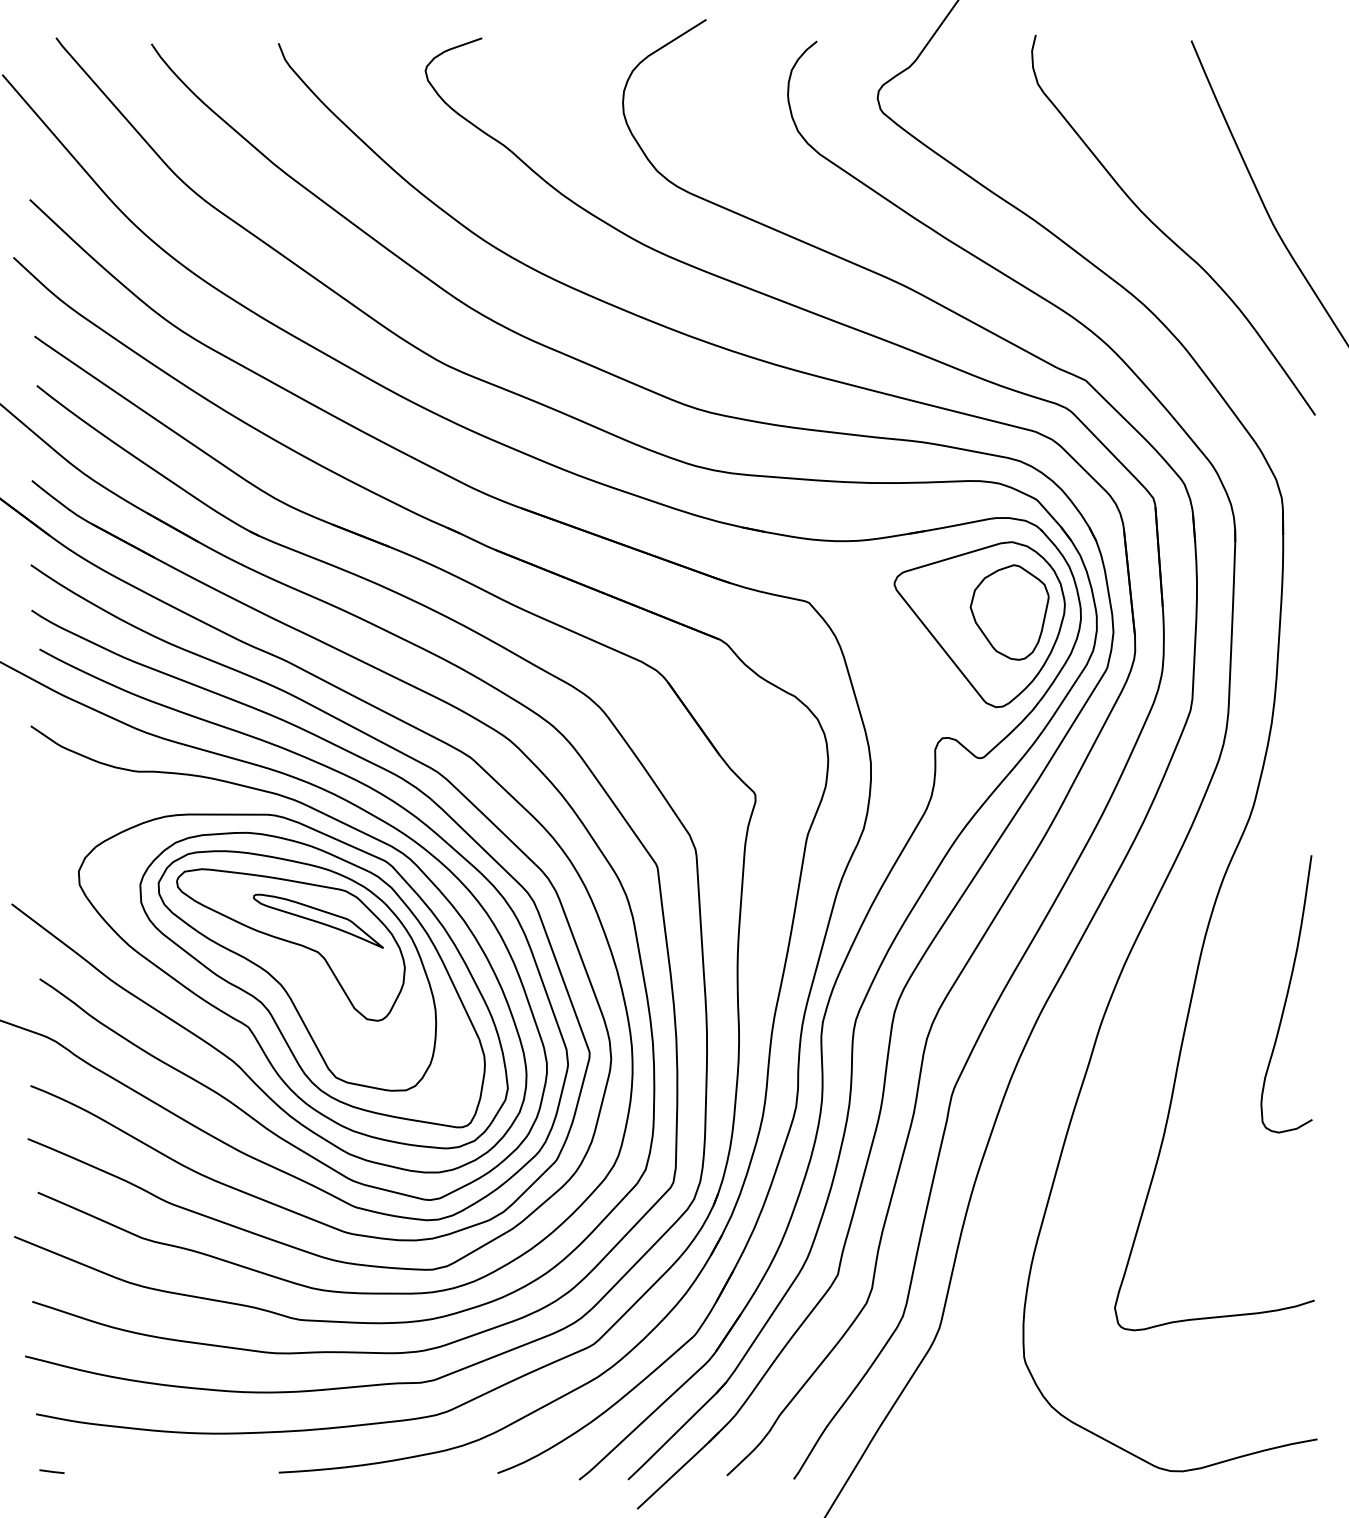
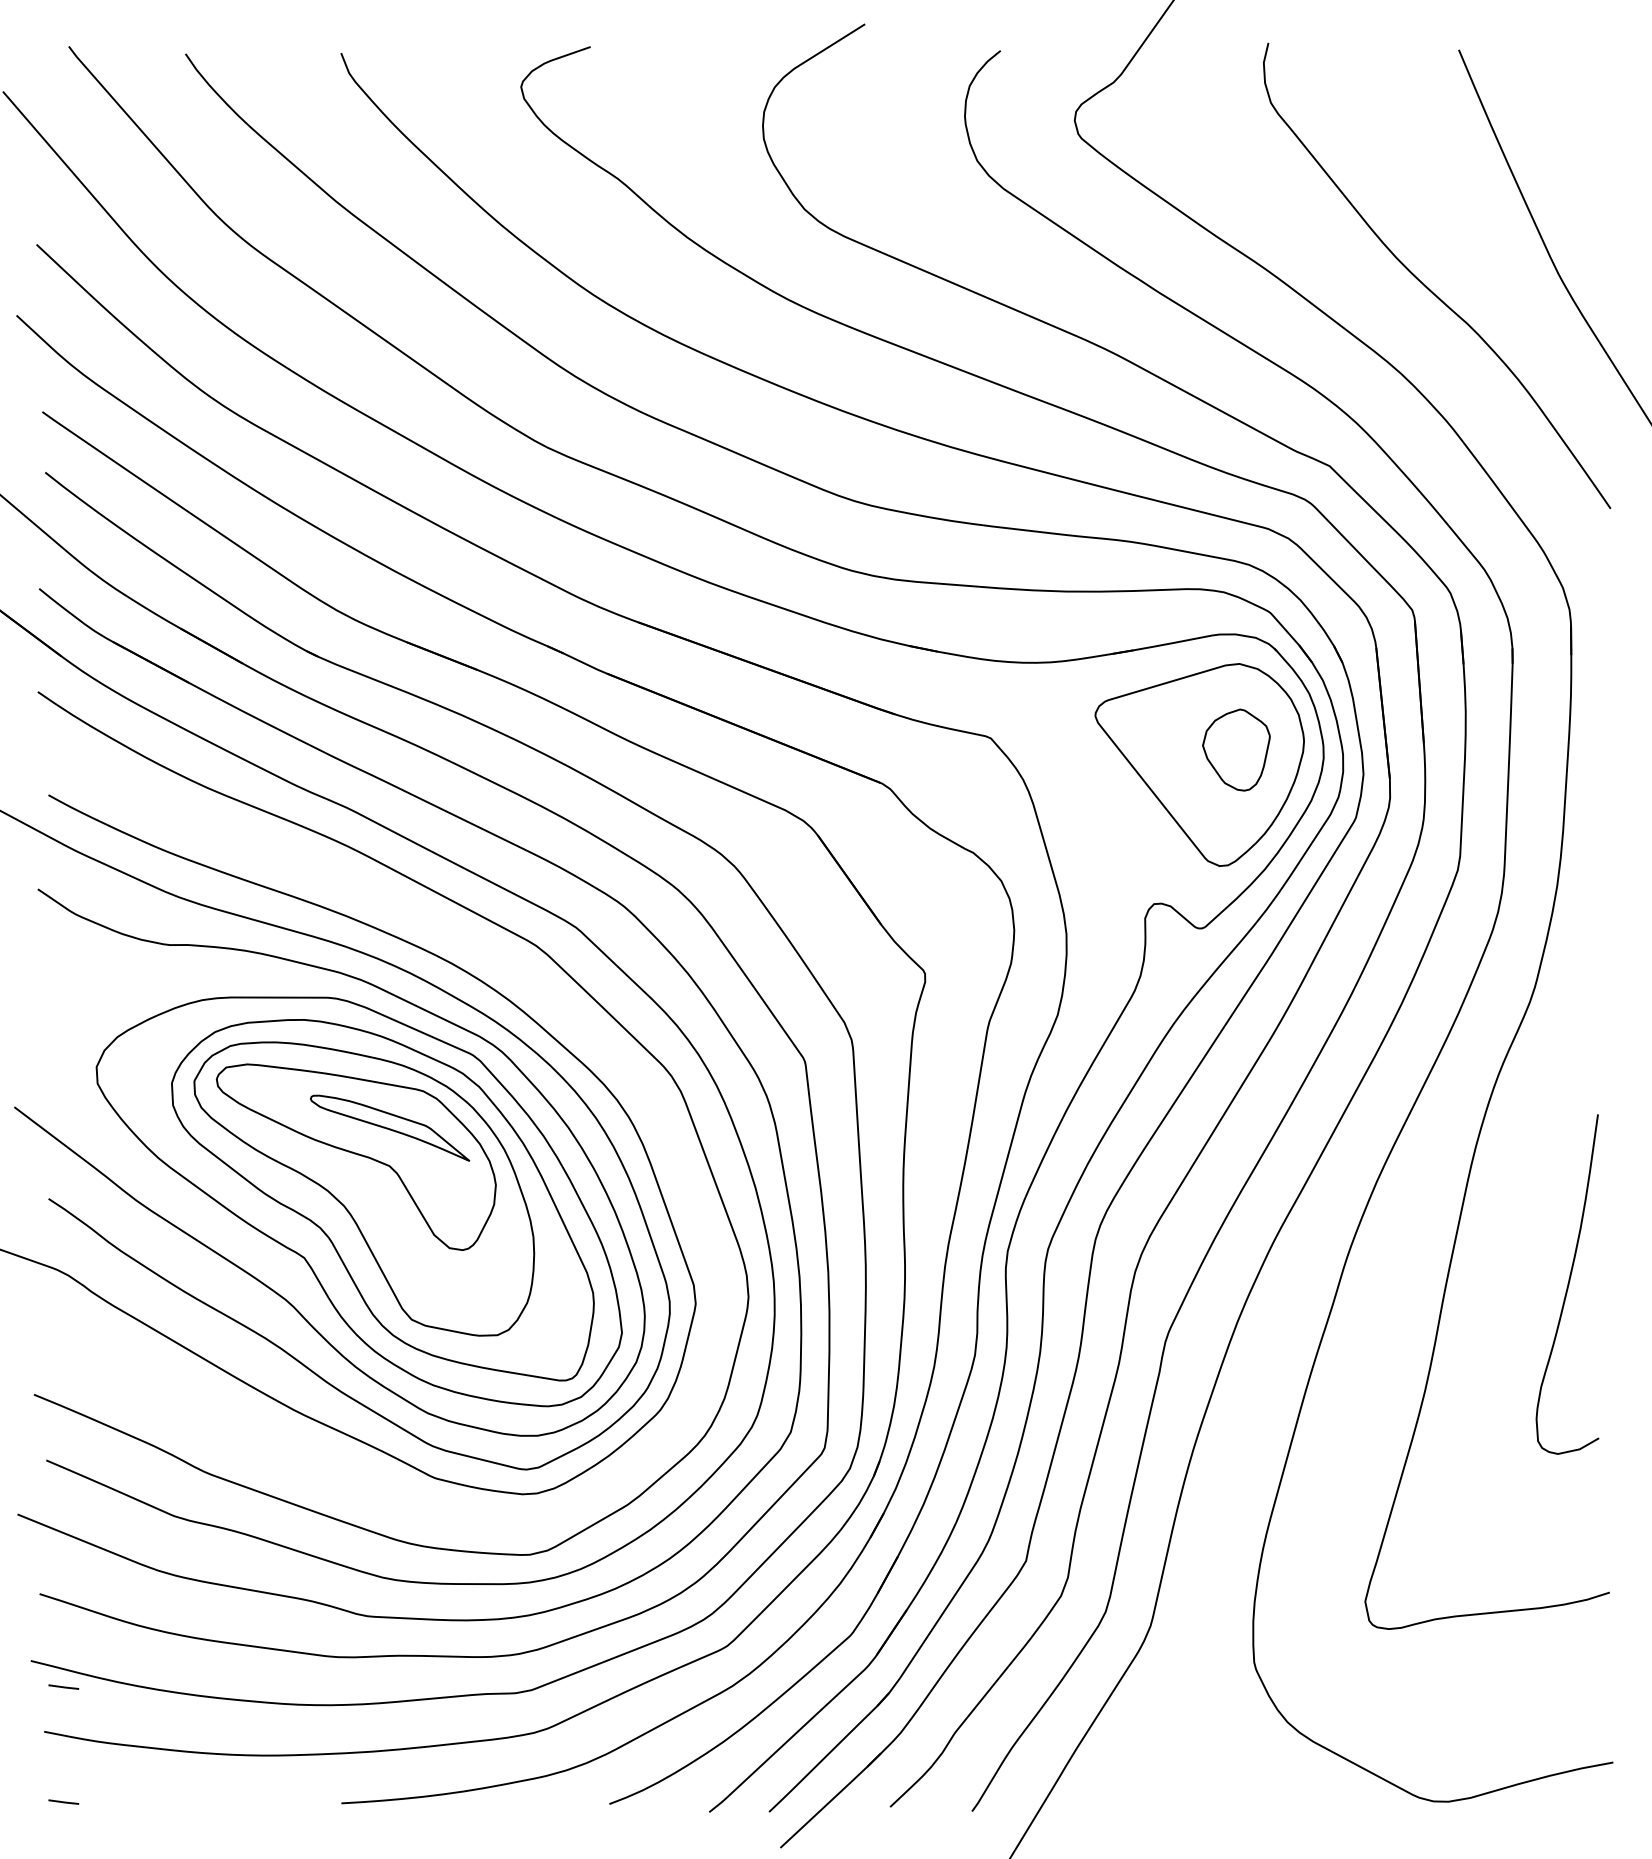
part: (1009, 611) -> (1236, 749), size x0.7
curve: (395, 776) -> (484, 950), removed
curve: (1286, 994) -> (1567, 1284), moved
line: (51, 1377) -> (63, 1686), added

